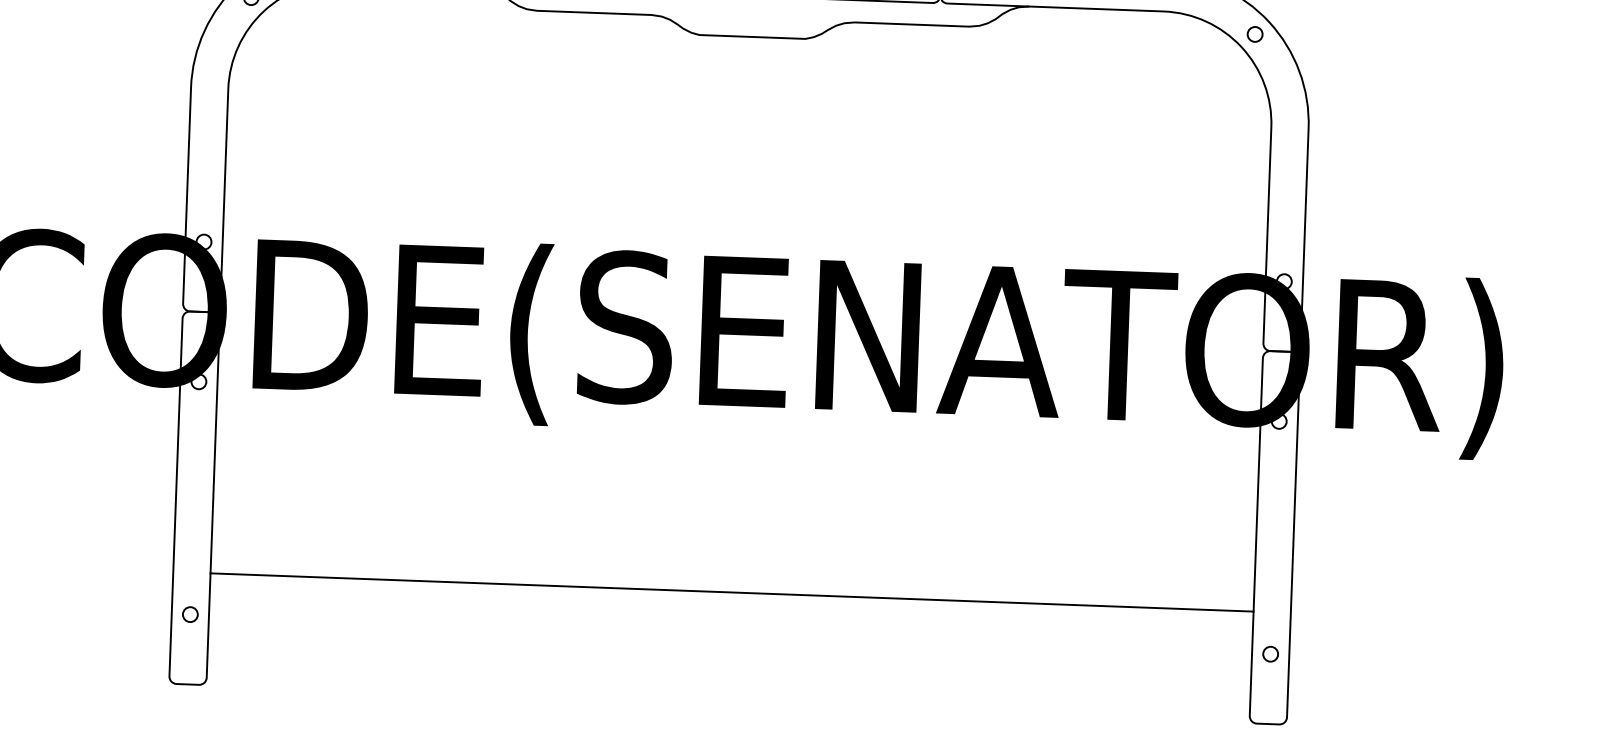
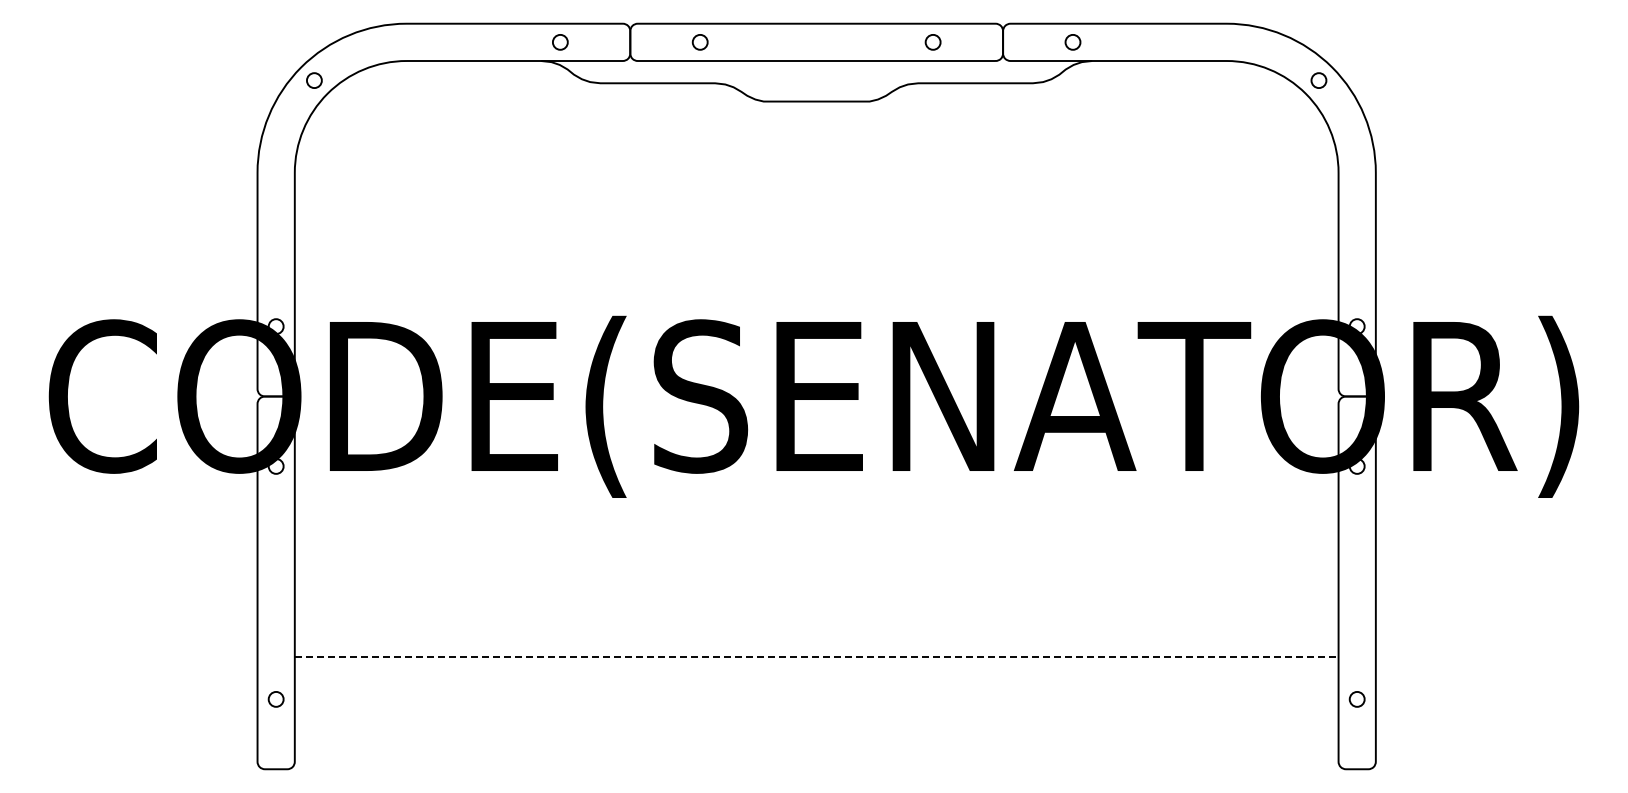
line: (731, 592) -> (816, 657), solid -> dashed

